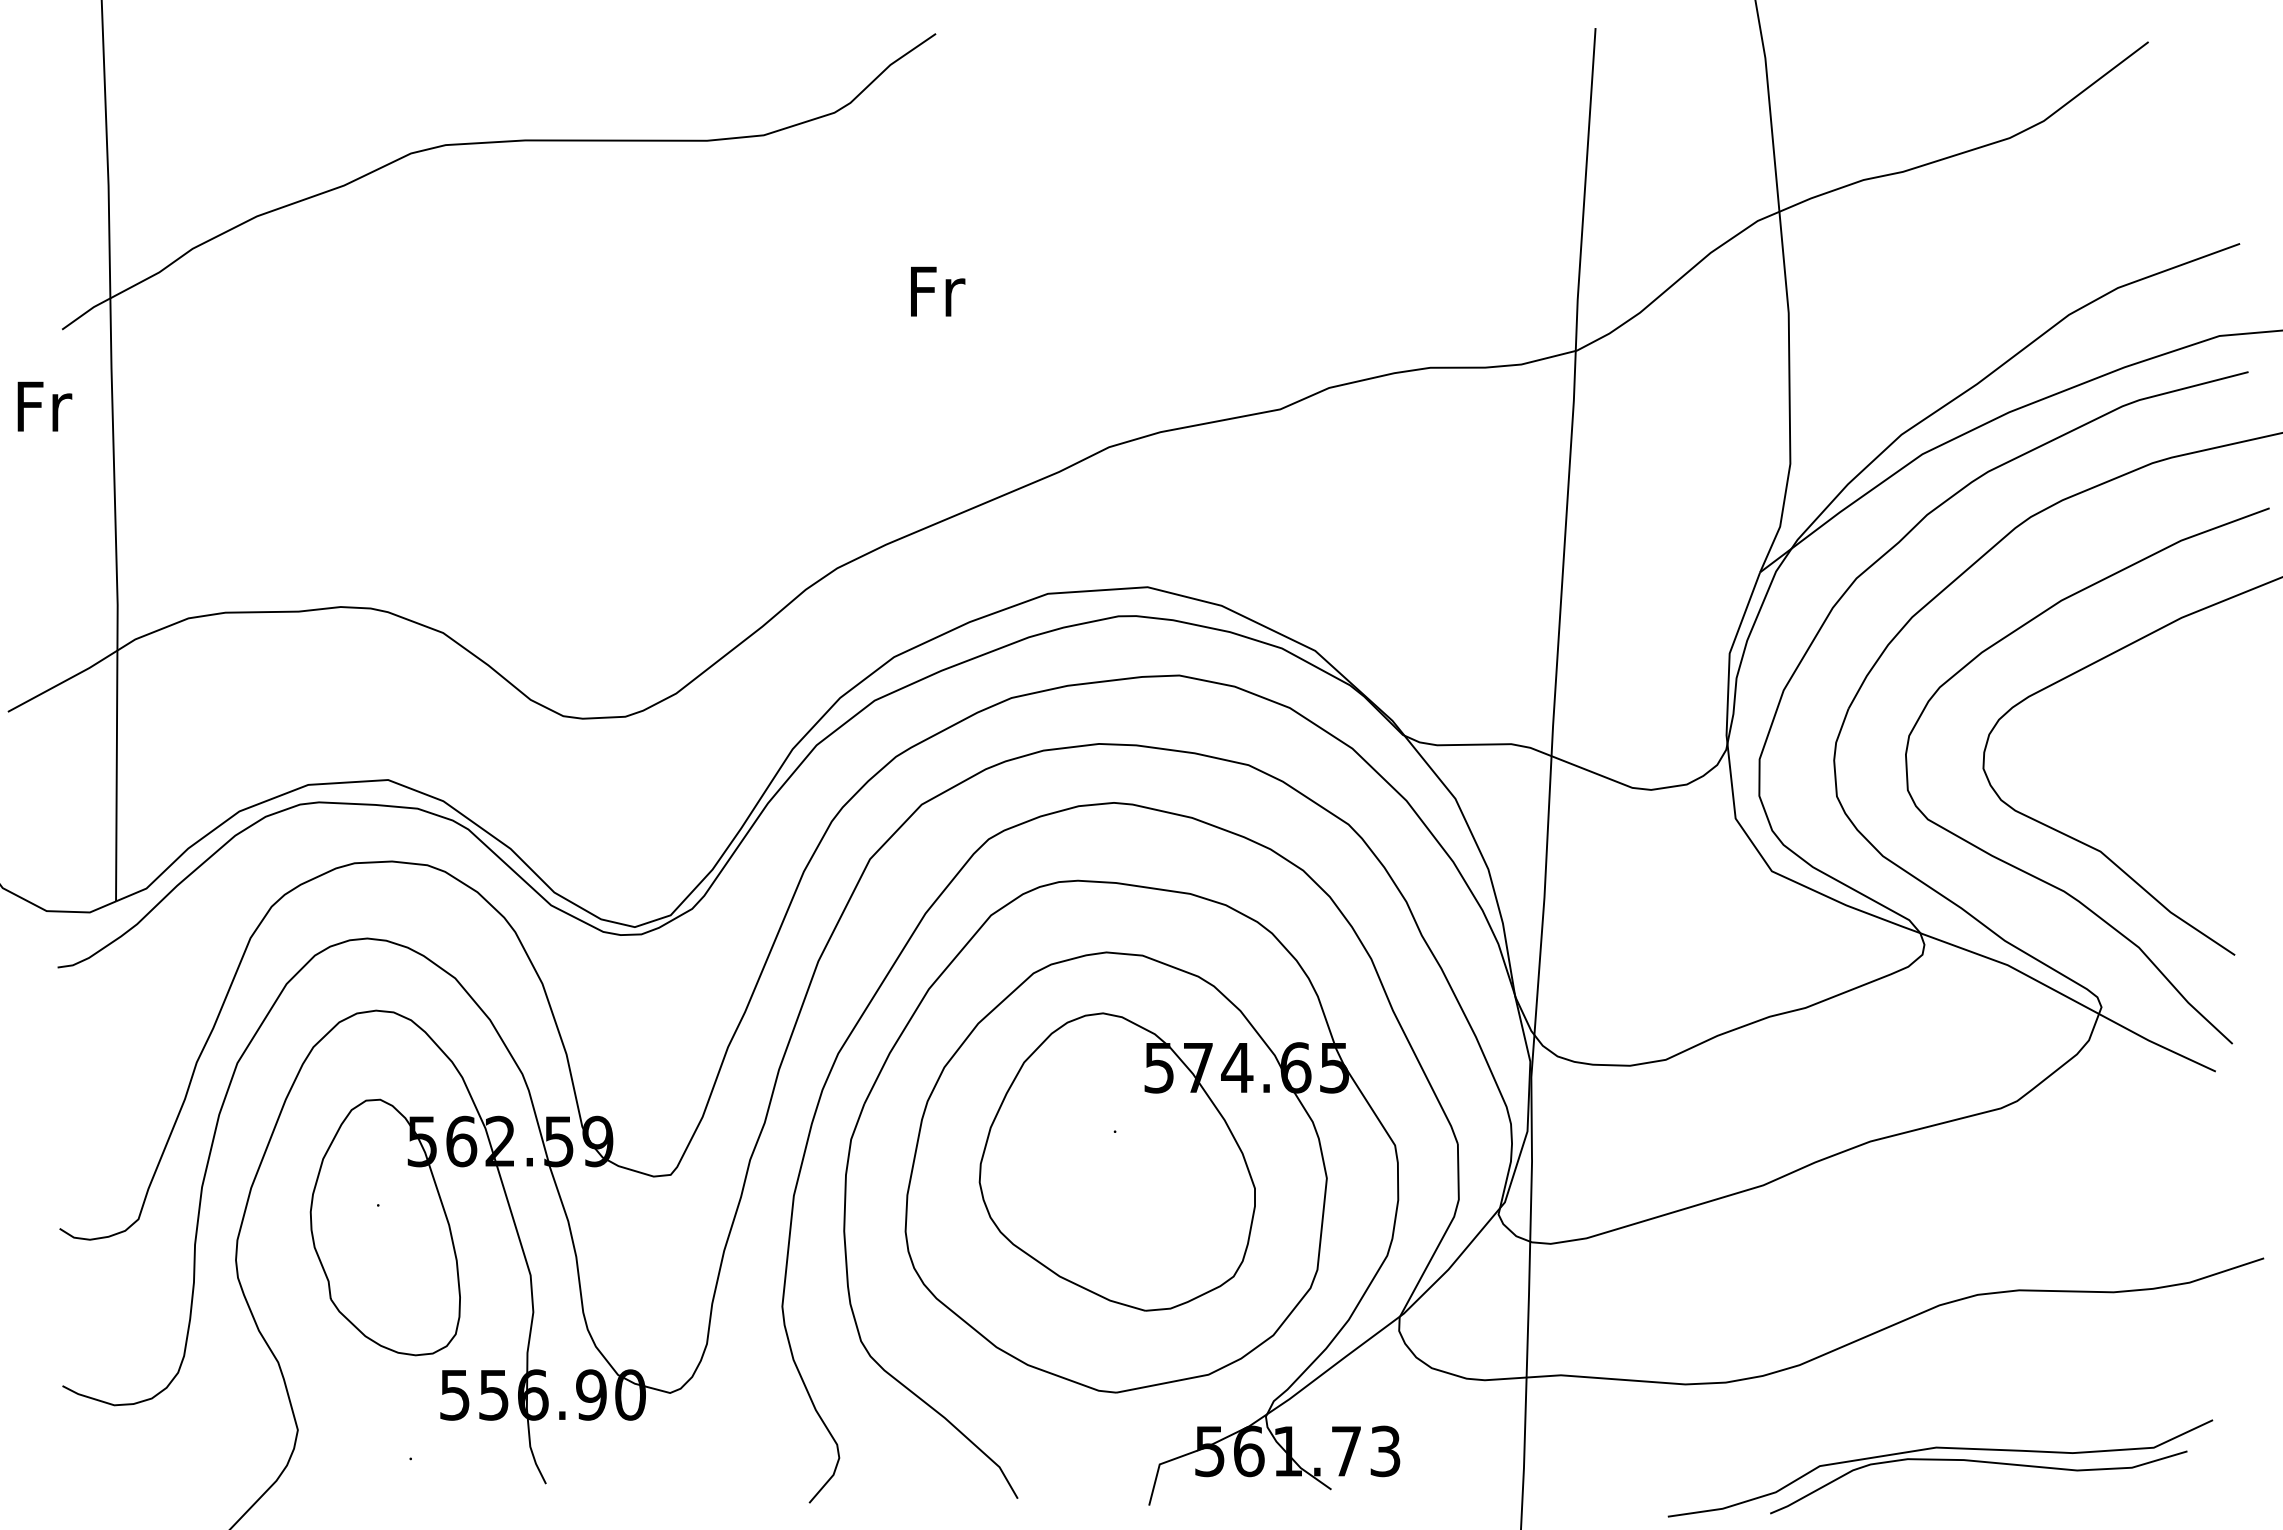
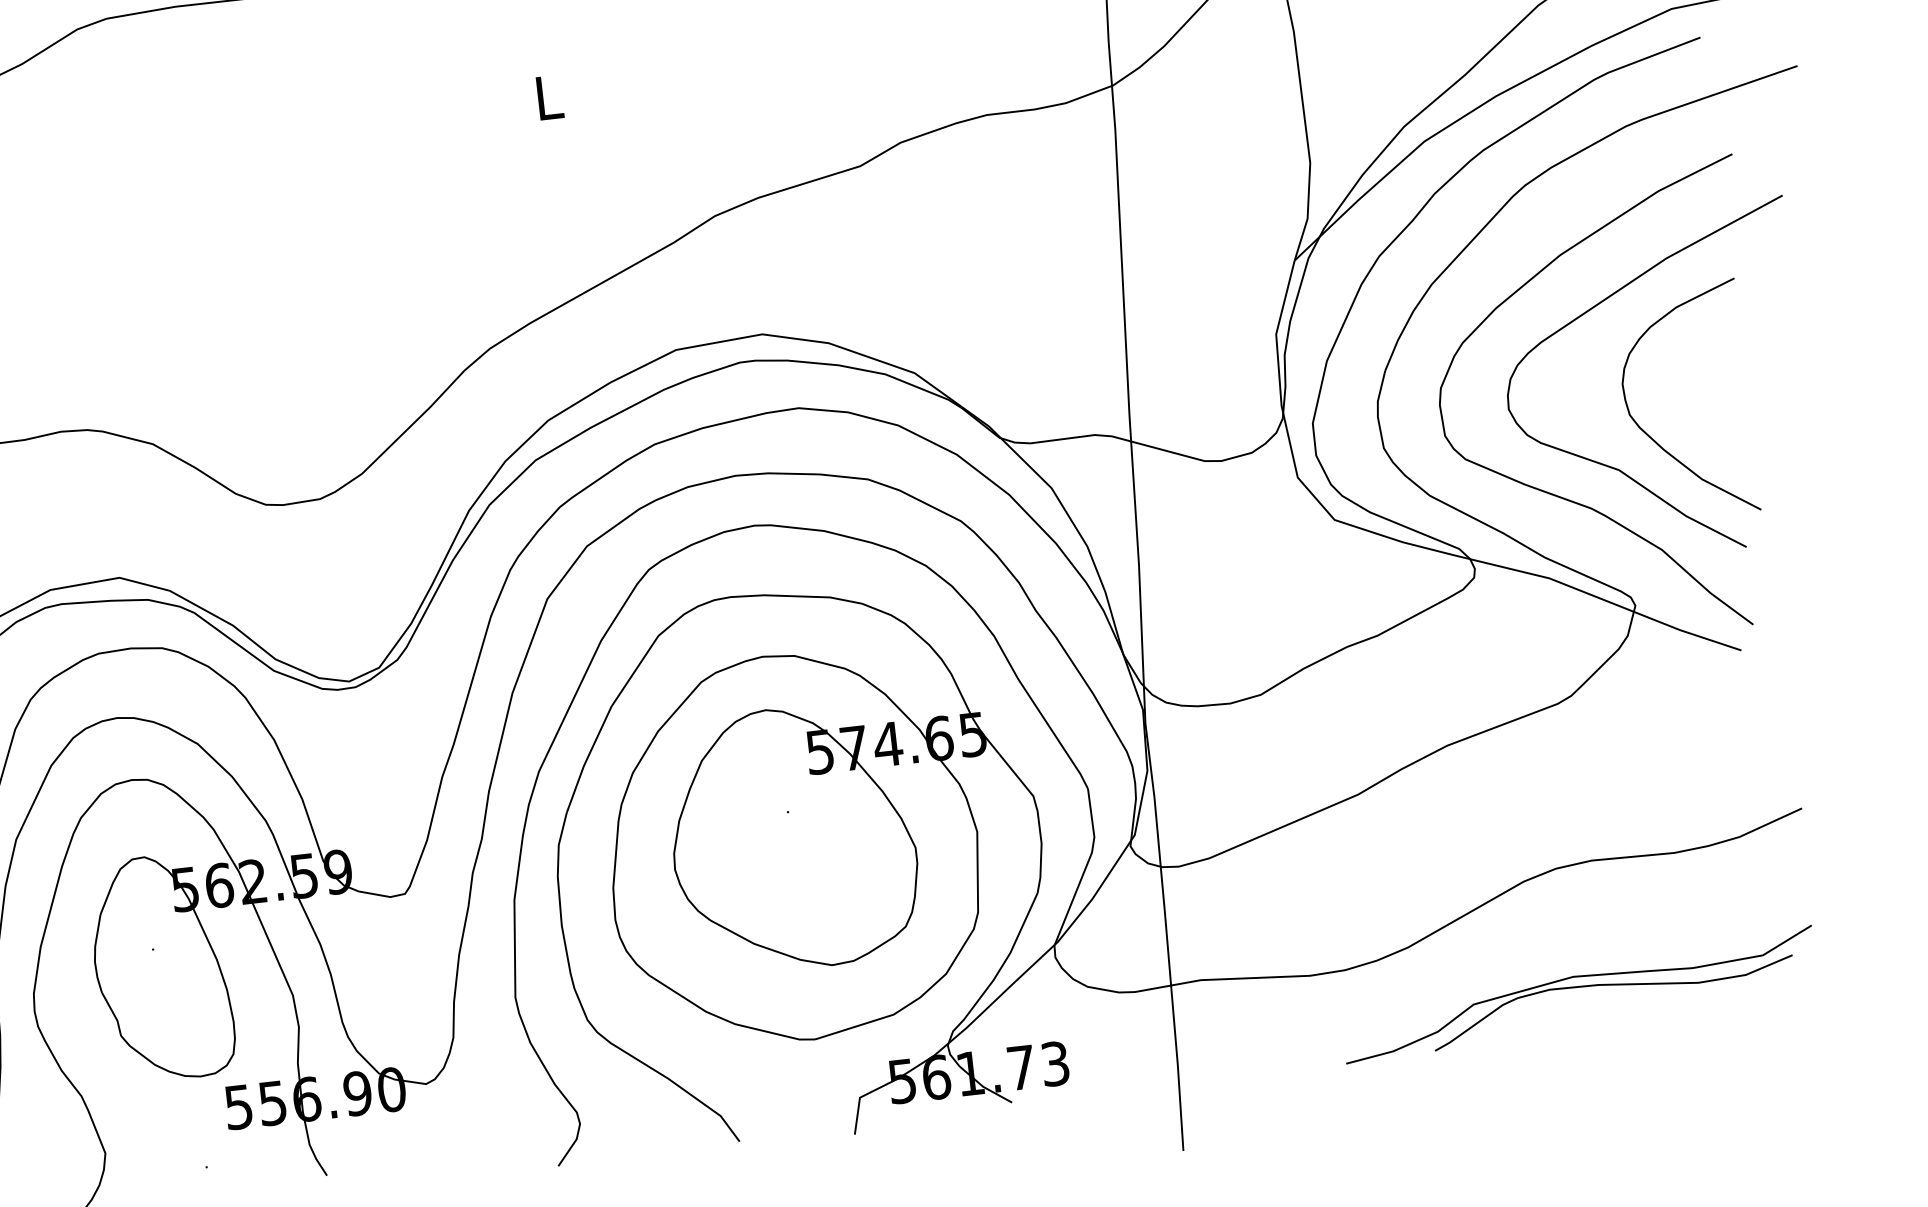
text: (938, 291) -> (550, 97), Fr -> L
curve: (2144, 821) -> (1654, 439), added
part: (1940, 1460) -> (1578, 987), moved

